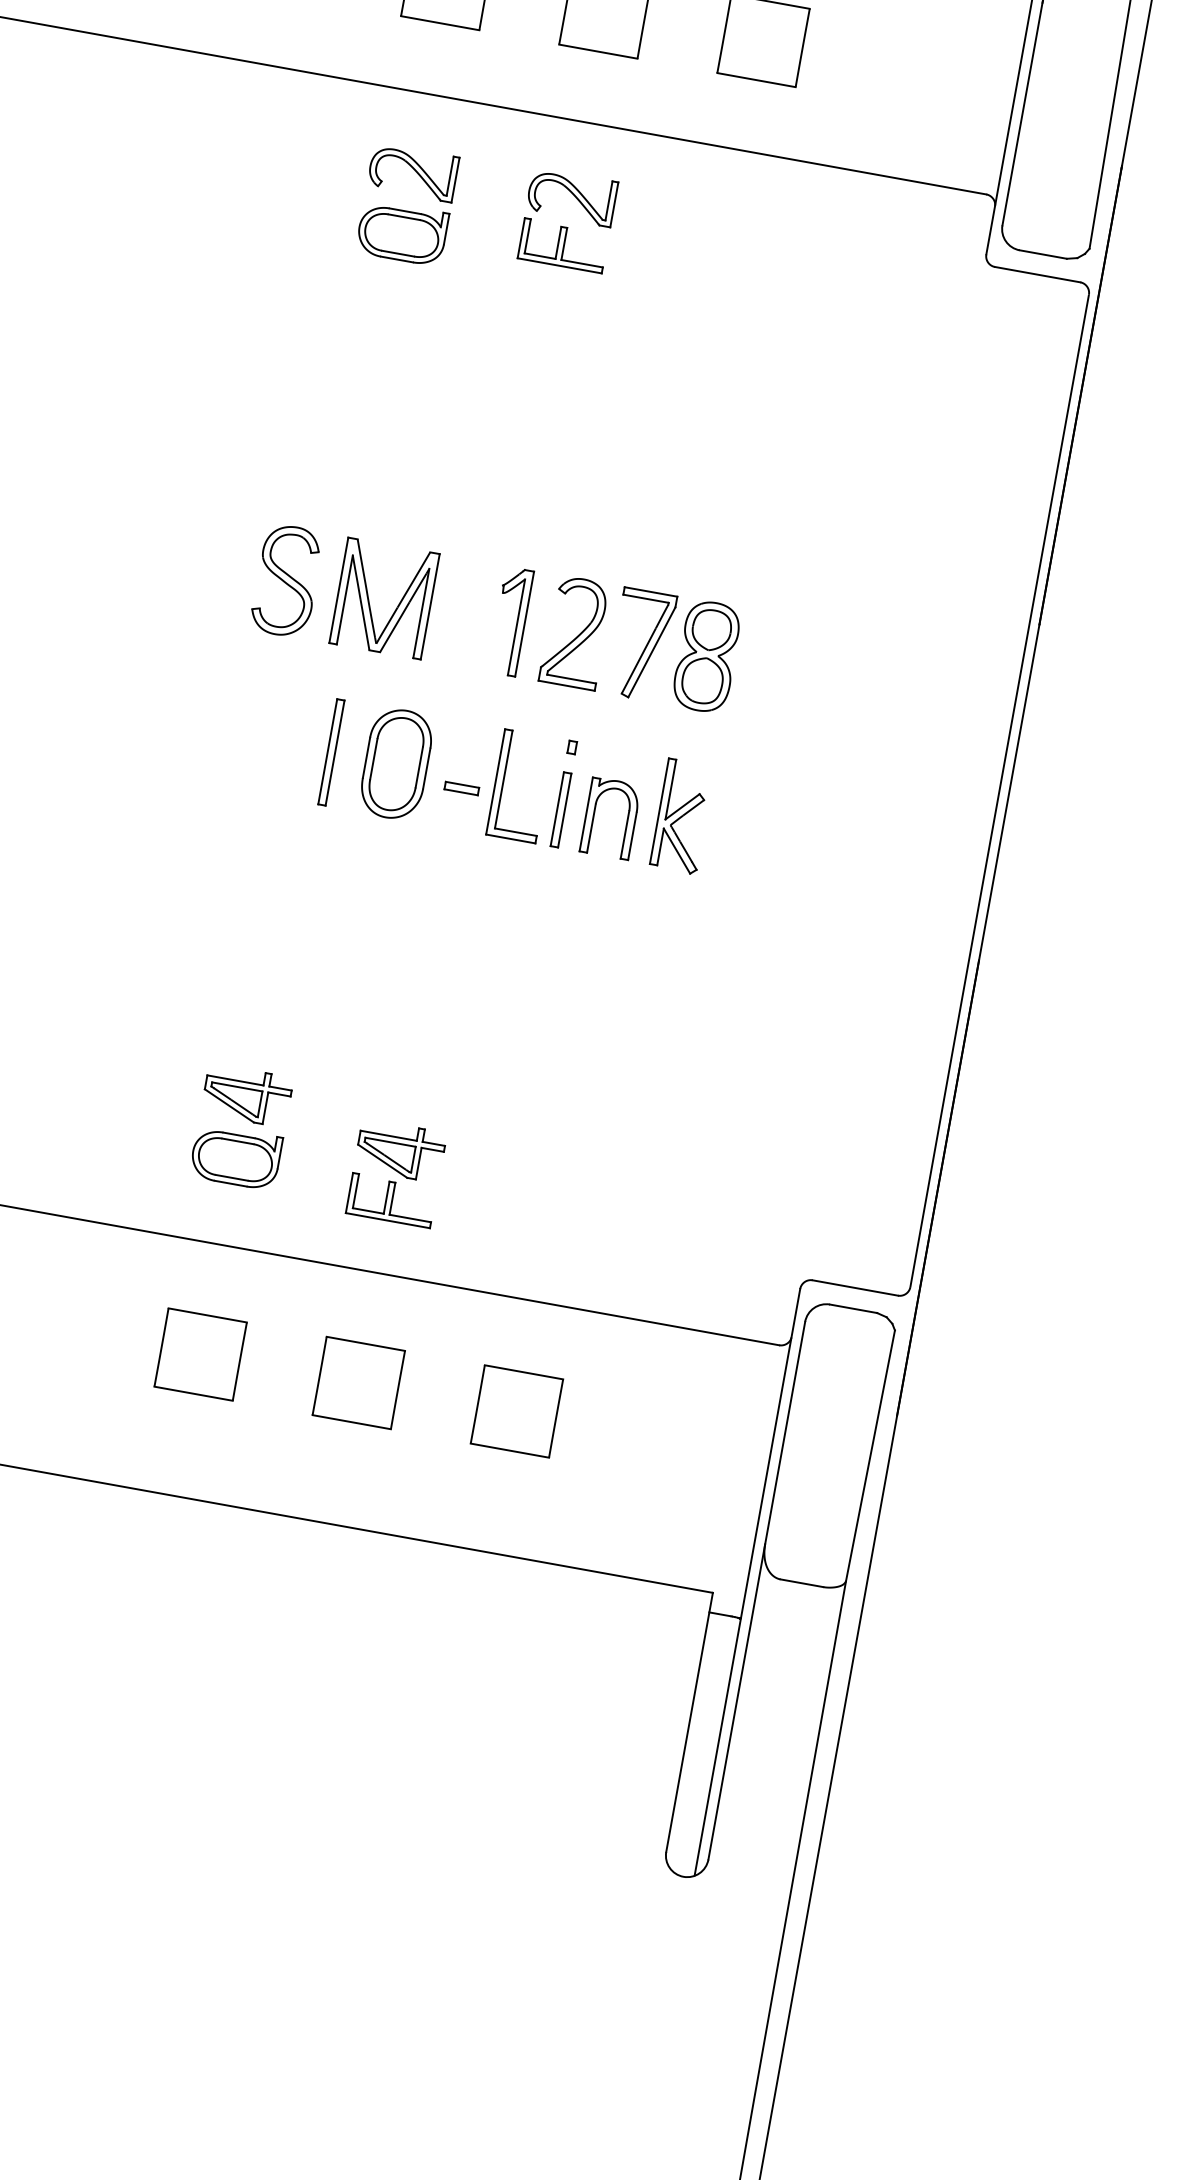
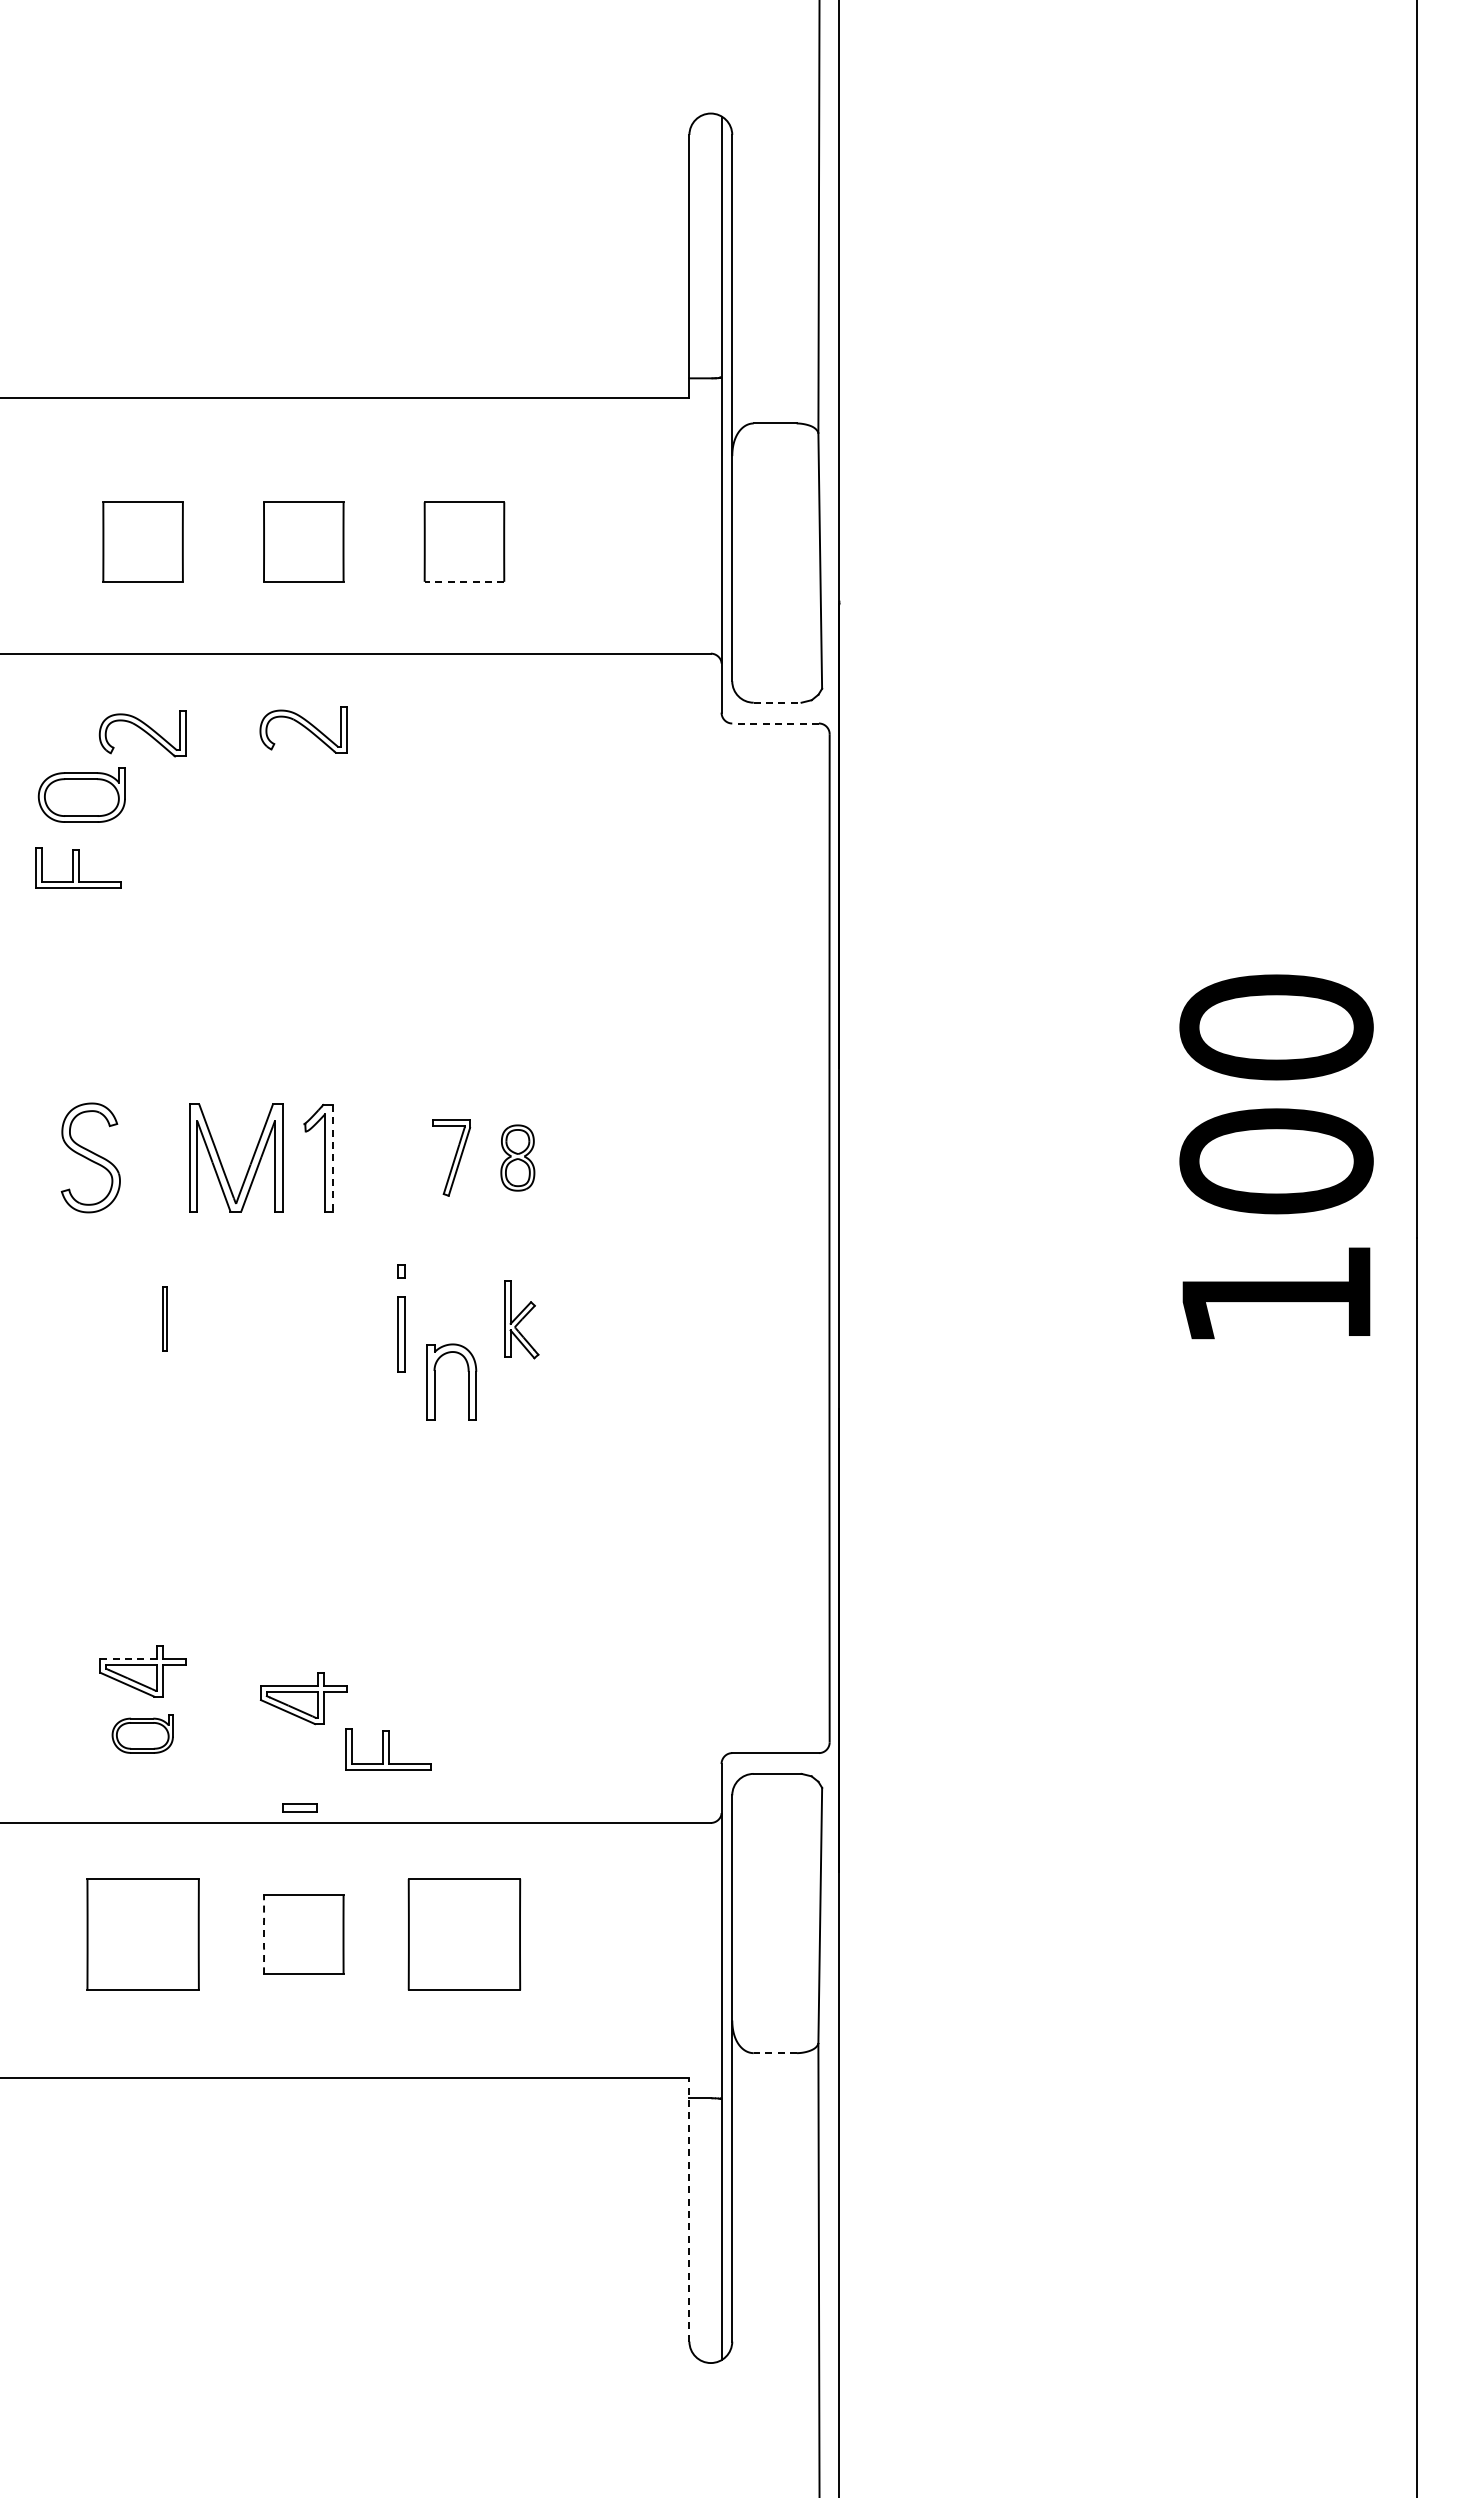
line: (756, 79) -> (464, 581), solid -> dashed
part: (401, 232) -> (81, 794), moved
part: (563, 245) -> (78, 867), moved
line: (1043, 254) -> (777, 702), solid -> dashed
line: (1037, 274) -> (775, 723), solid -> dashed
part: (397, 604) -> (250, 1161), moved
line: (524, 624) -> (332, 1158), solid -> dashed
part: (575, 632) -> (384, 1157), removed
part: (641, 644) -> (451, 1157), size x0.7
part: (706, 656) -> (517, 1157), size x0.6
part: (330, 752) -> (164, 1318), size x0.6
part: (395, 763) -> (230, 1318), removed
part: (504, 783) -> (340, 1318), removed
part: (461, 787) -> (299, 1807), moved
part: (594, 814) -> (435, 1381), moved
part: (682, 816) -> (521, 1319), size x0.7
line: (235, 1080) -> (128, 1658), solid -> dashed
part: (235, 1156) -> (142, 1733), size x0.7
part: (391, 1200) -> (388, 1749), moved
part: (200, 1354) -> (142, 1934), size x1.4
line: (320, 1376) -> (264, 1934), solid -> dashed
part: (516, 1411) -> (464, 1934), size x1.4
line: (802, 1583) -> (775, 2053), solid -> dashed
line: (689, 1722) -> (689, 2210), solid -> dashed

